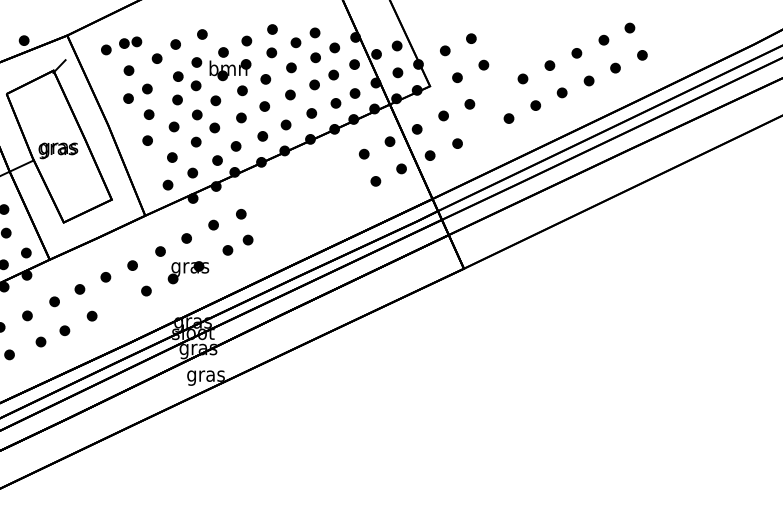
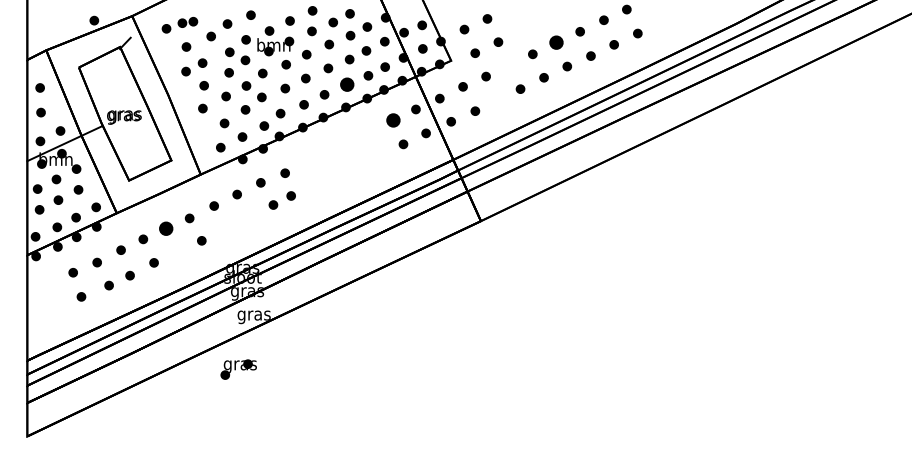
part: (549, 65) -> (556, 42), size x1.6
part: (311, 113) -> (346, 84), size x1.6
part: (363, 154) -> (392, 120), size x1.6
part: (188, 272) -> (238, 369), moved
part: (105, 277) -> (165, 228), size x1.6

